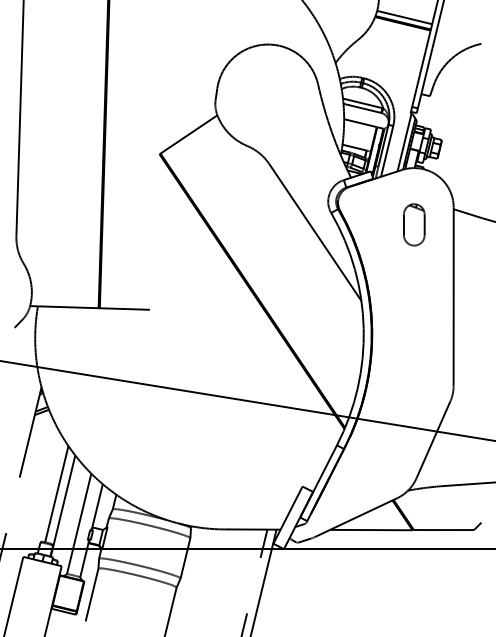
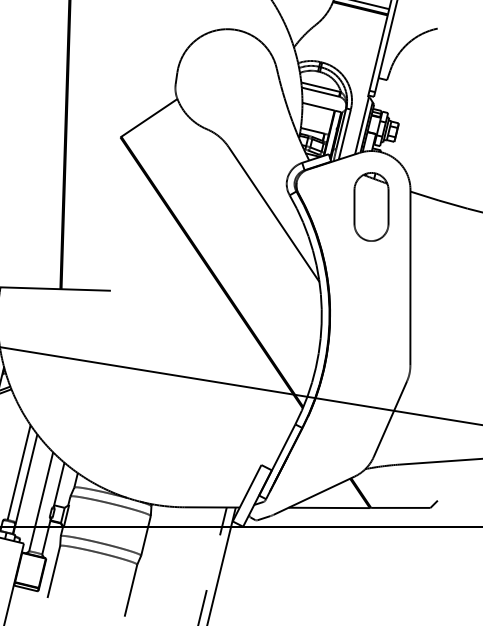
part: (414, 224) -> (371, 206), size x1.67

